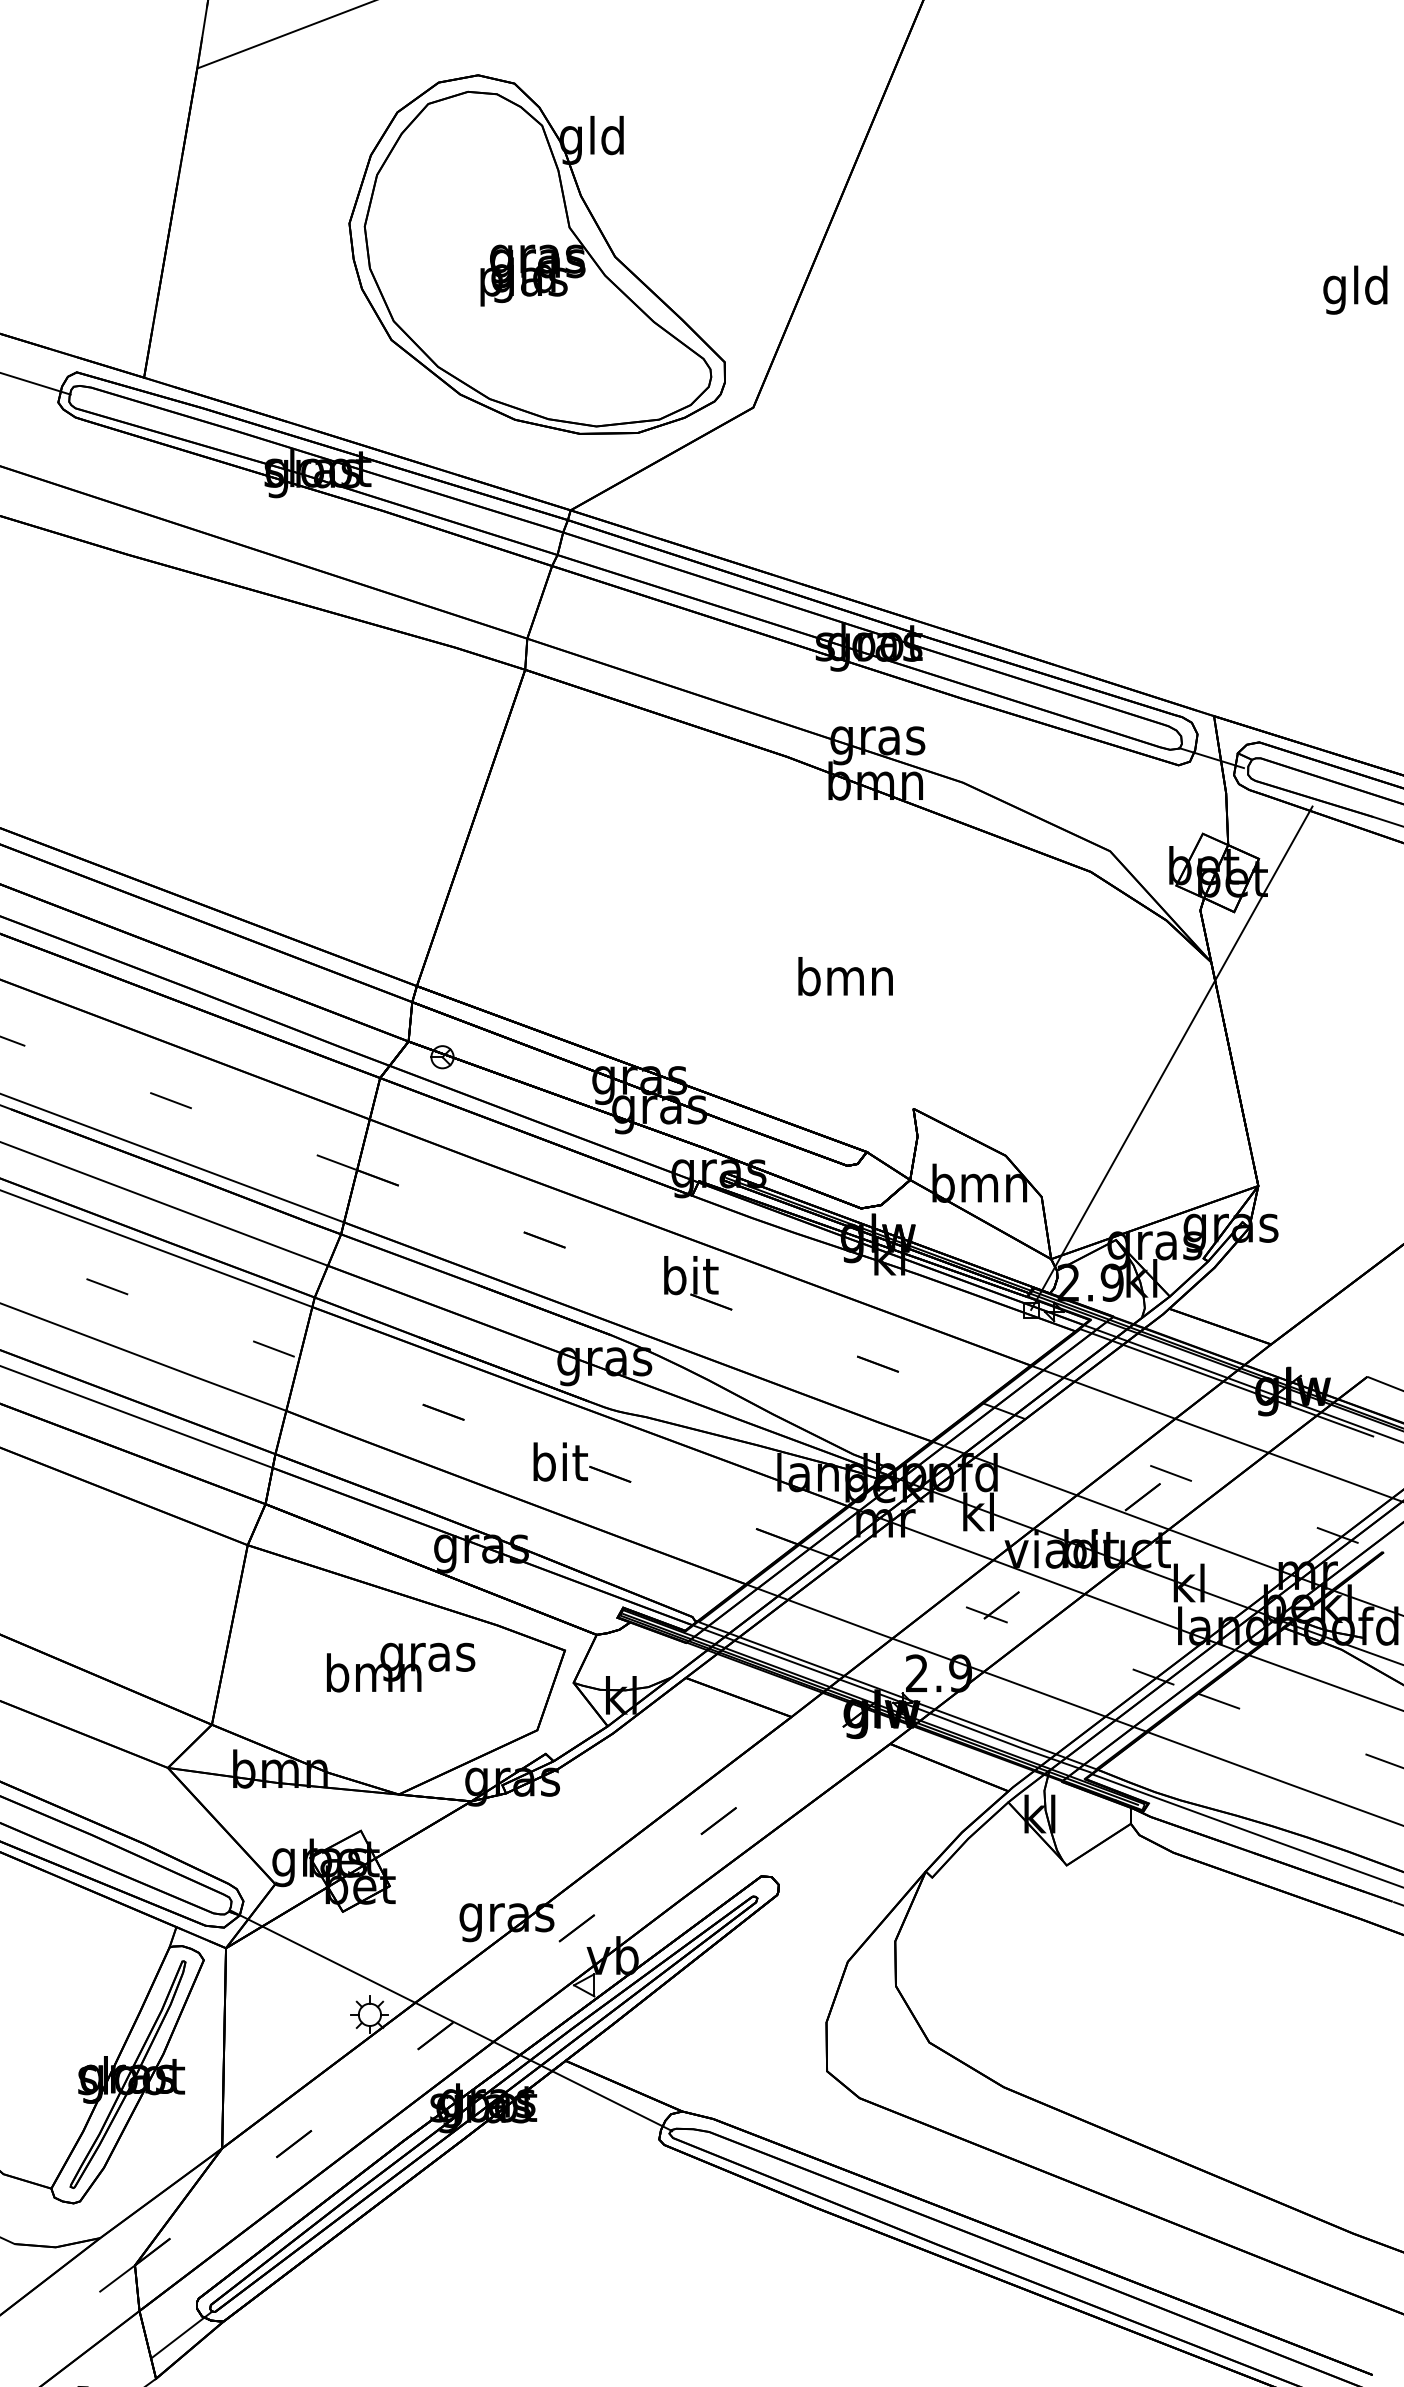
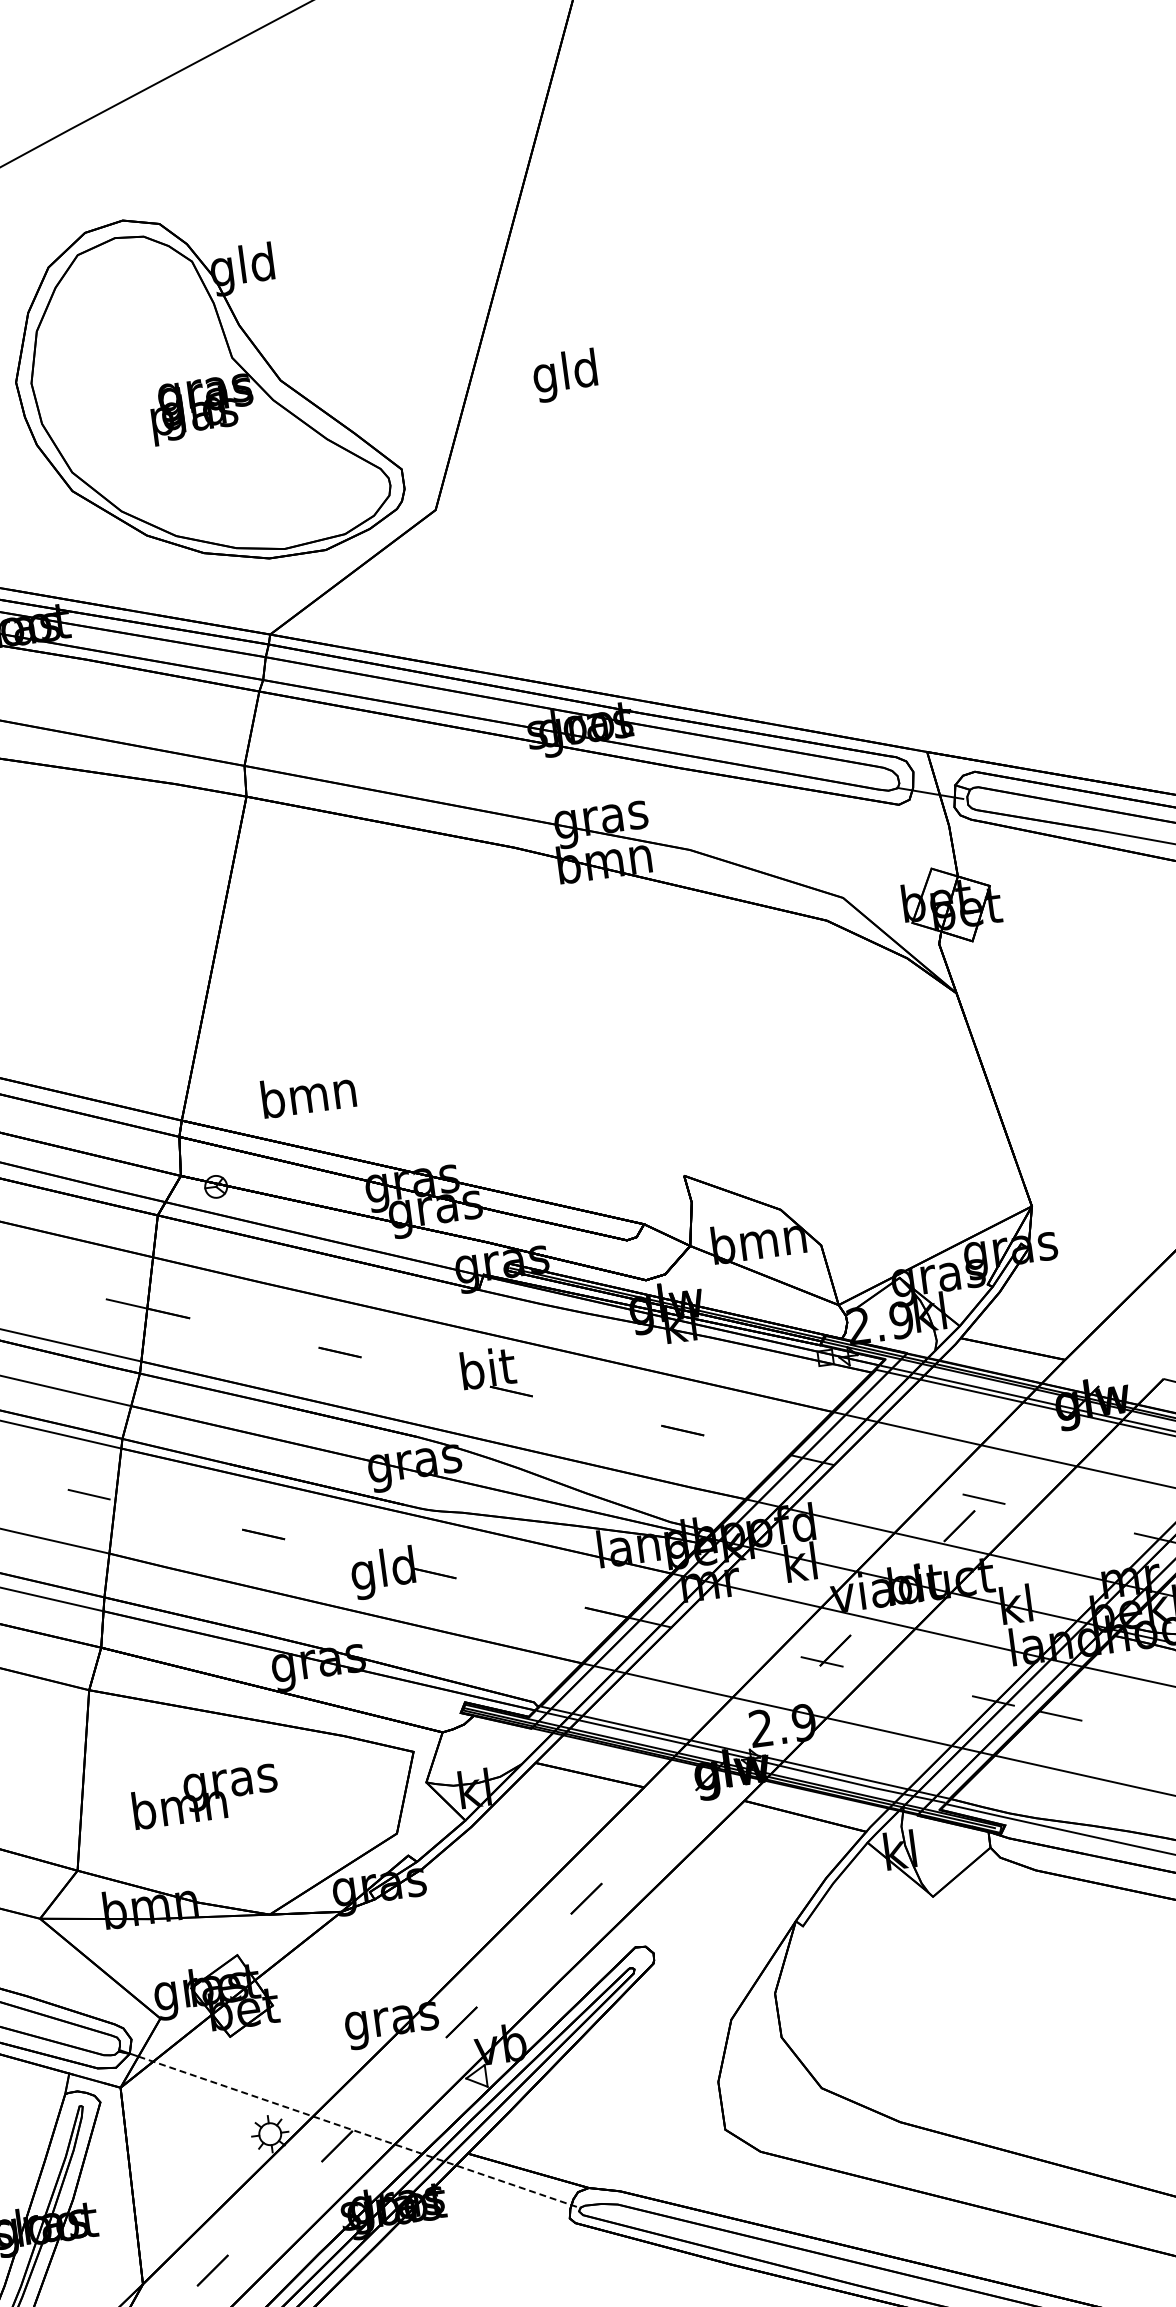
text: (1355, 289) -> (565, 375), moved
text: (845, 976) -> (308, 1094), moved
line: (1171, 1057) -> (930, 1091), removed
text: (558, 1466) -> (383, 1572), bit -> gld
text: (401, 1667) -> (205, 1796), moved
line: (460, 2025) -> (360, 2132), solid -> dashed

